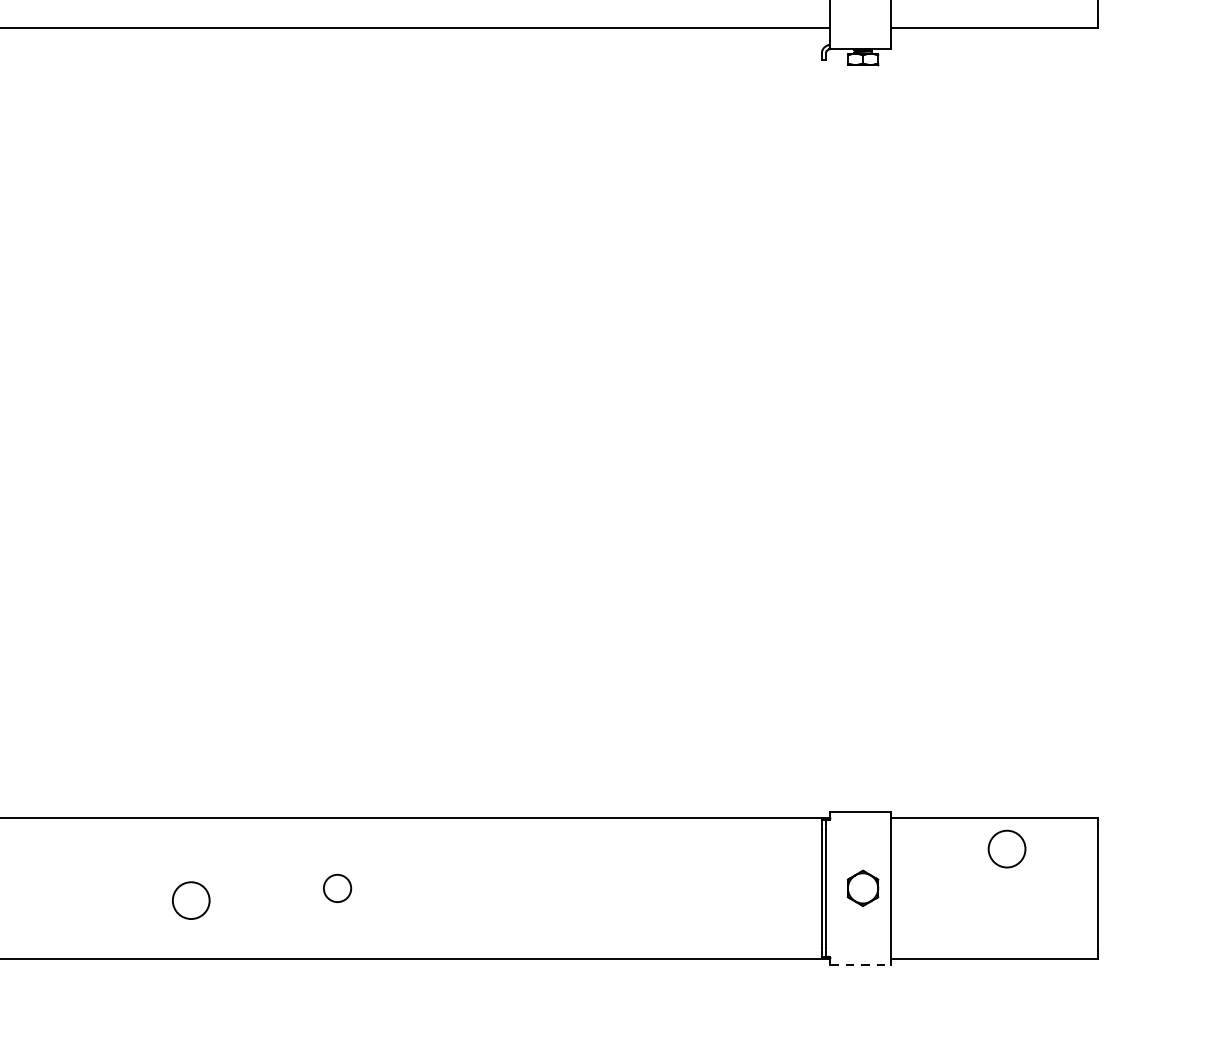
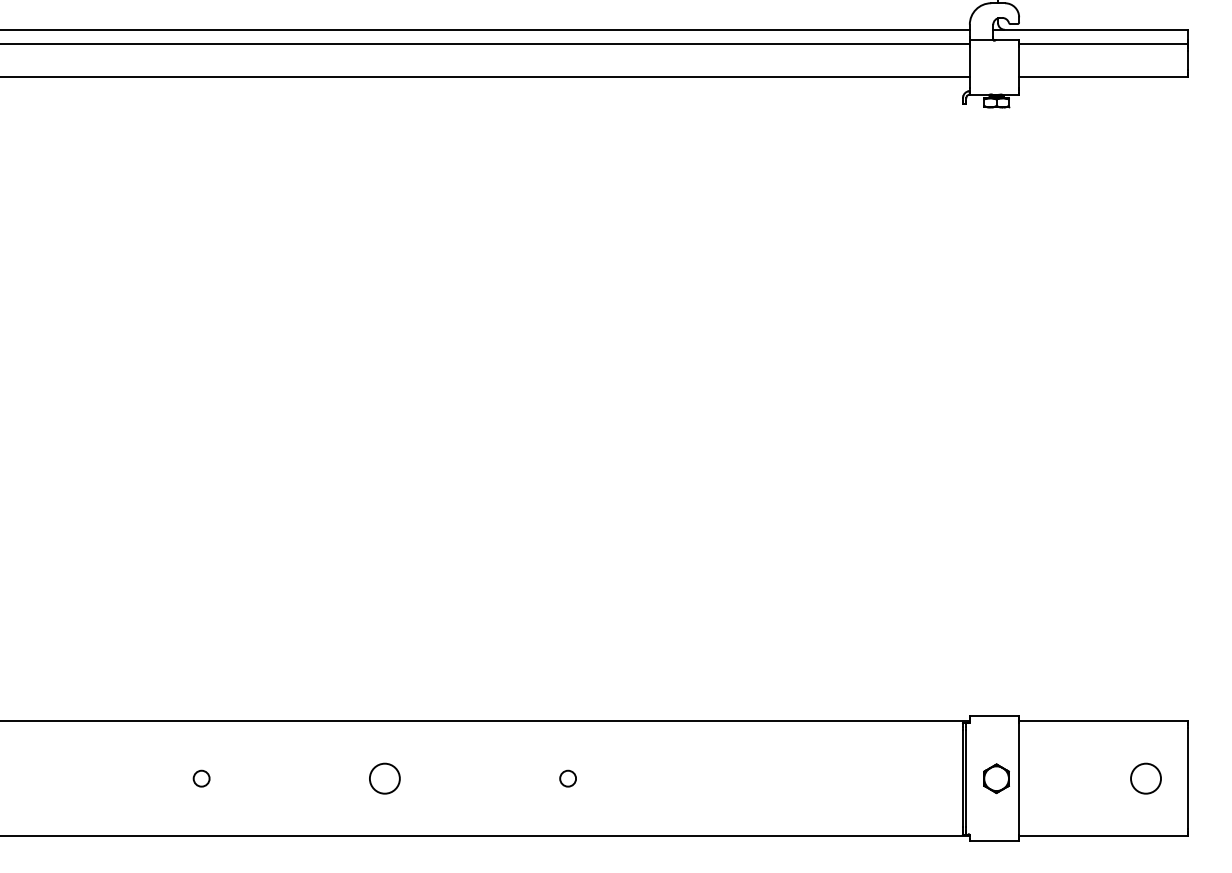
circle: (1006, 848) -> (1145, 778), moved
circle: (336, 888) -> (567, 778), size x0.71
circle: (190, 900) -> (384, 778), moved
line: (860, 965) -> (994, 841), dashed -> solid

